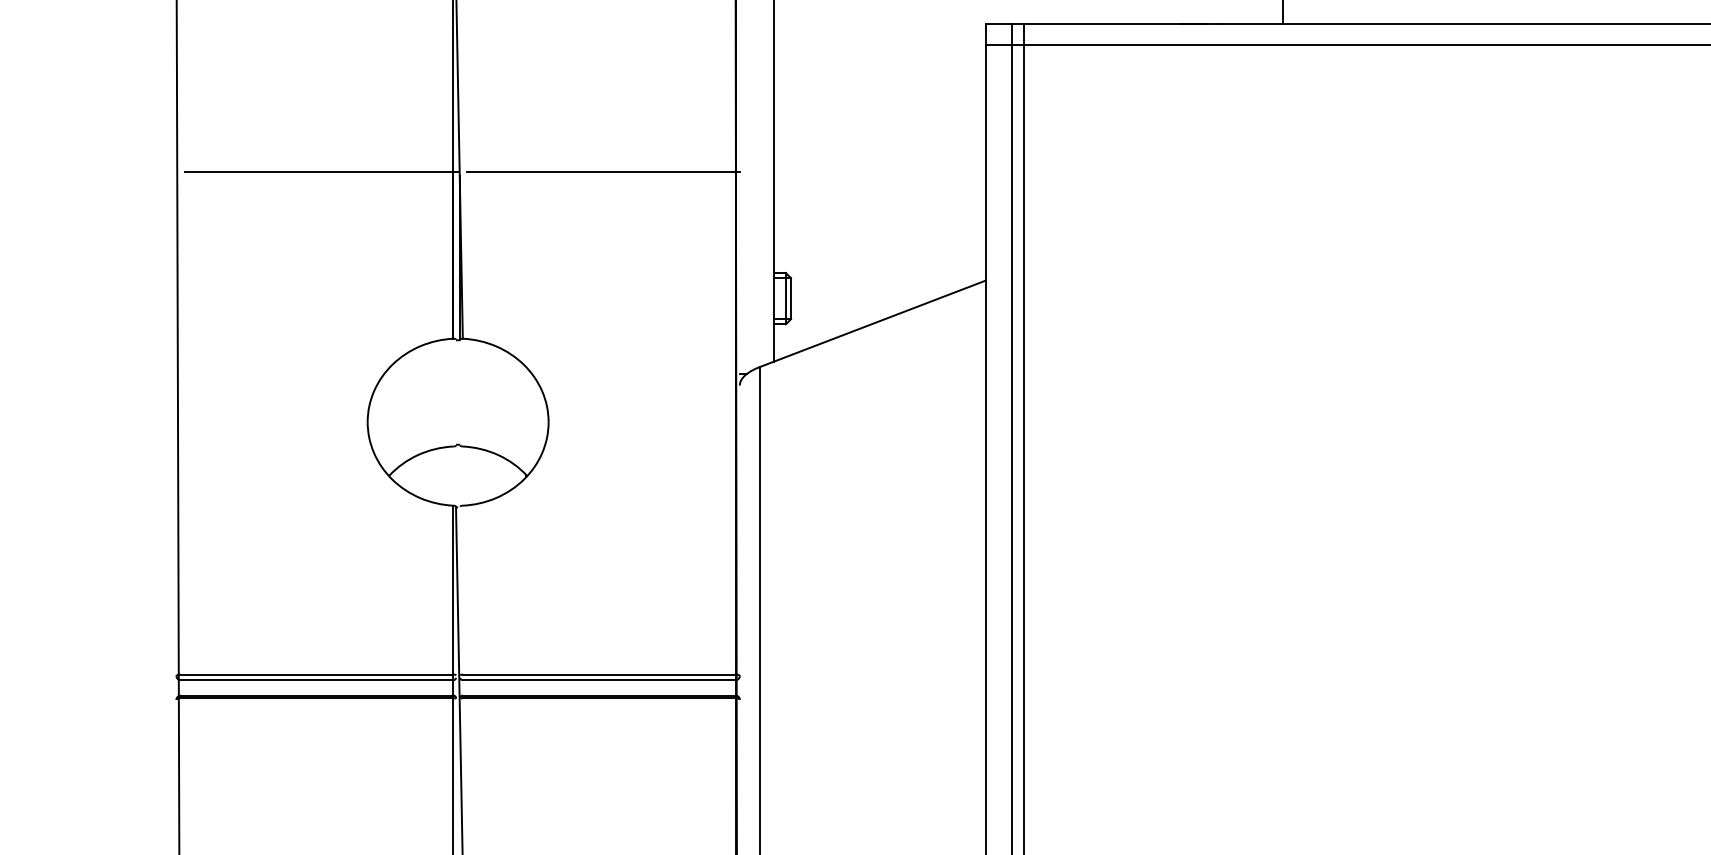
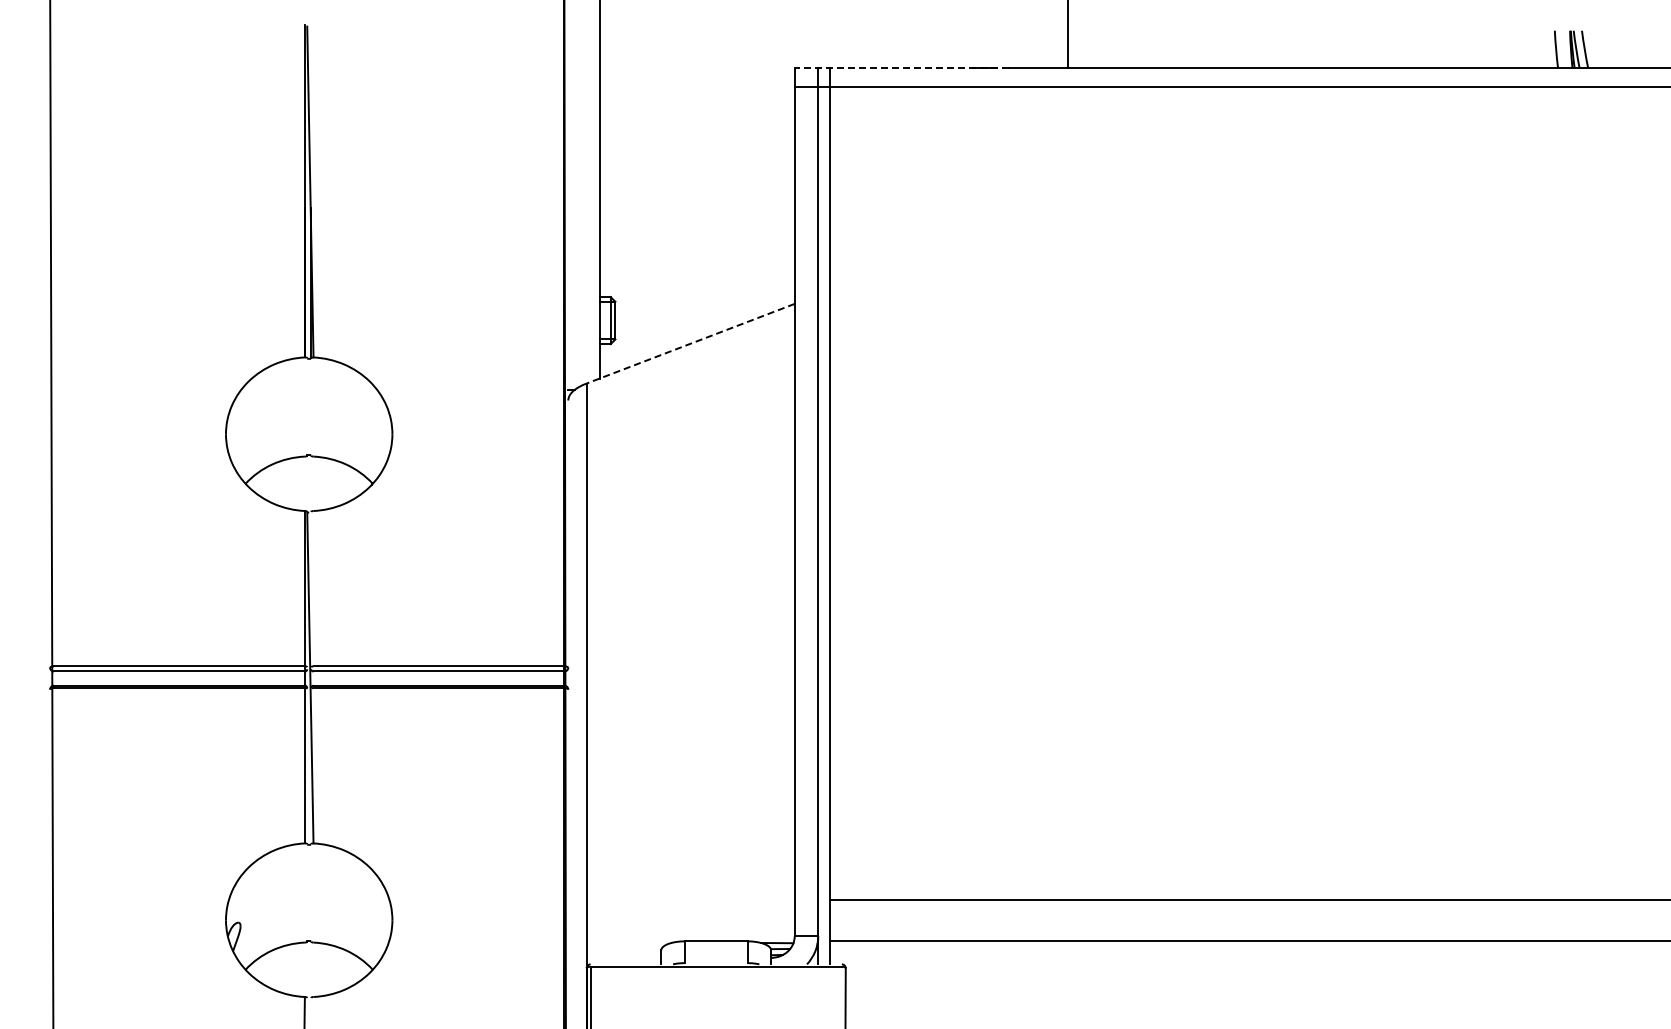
line: (1102, 24) -> (901, 68), solid -> dashed
line: (321, 172) -> (183, 204), removed
line: (603, 172) -> (442, 204), removed
line: (872, 323) -> (690, 343), solid -> dashed

